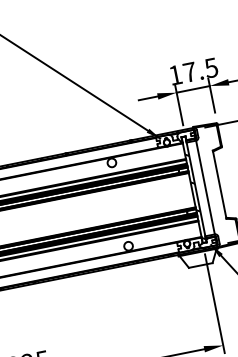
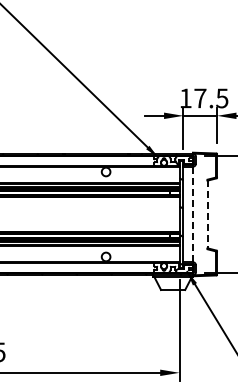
line: (219, 184) -> (207, 214), solid -> dashed
line: (205, 187) -> (193, 214), solid -> dashed

